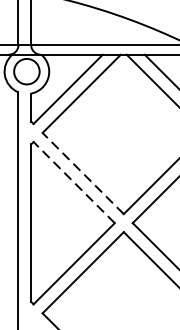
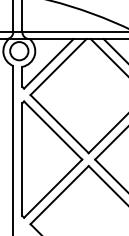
line: (83, 172) -> (59, 123), dashed -> solid
line: (73, 182) -> (52, 130), dashed -> solid

